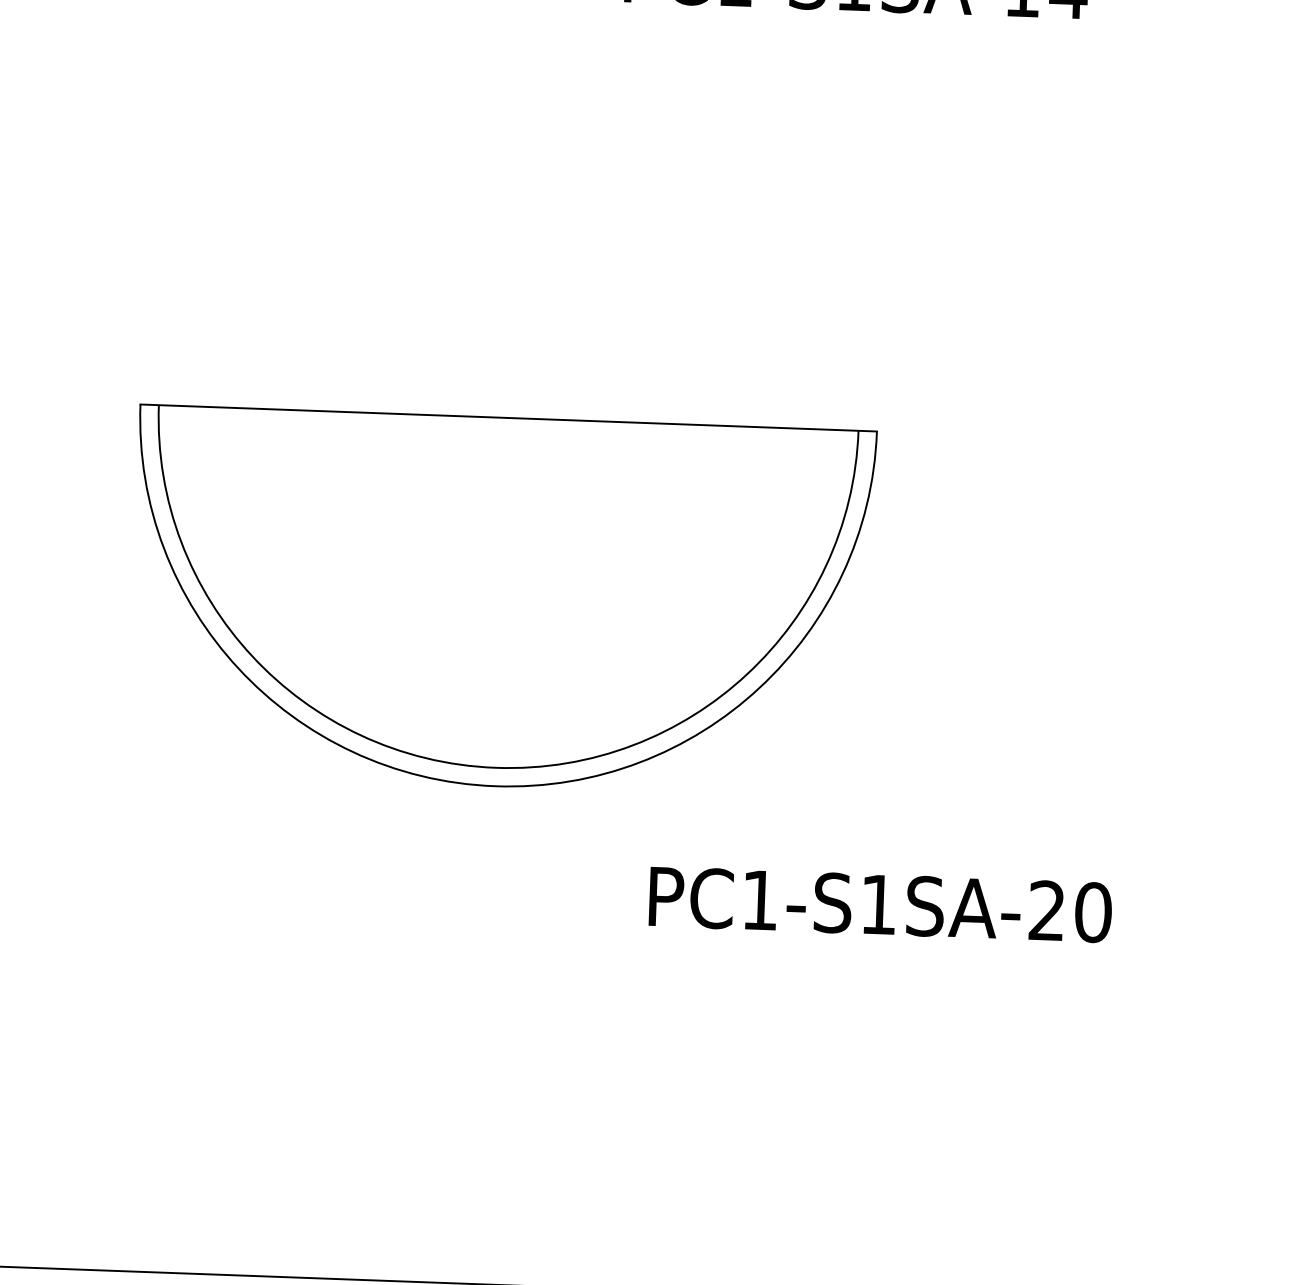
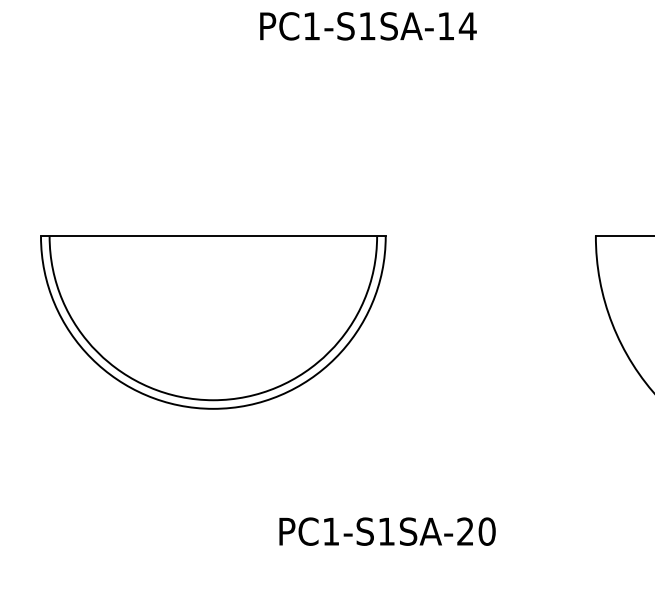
text: (880, 904) -> (387, 531), moved

